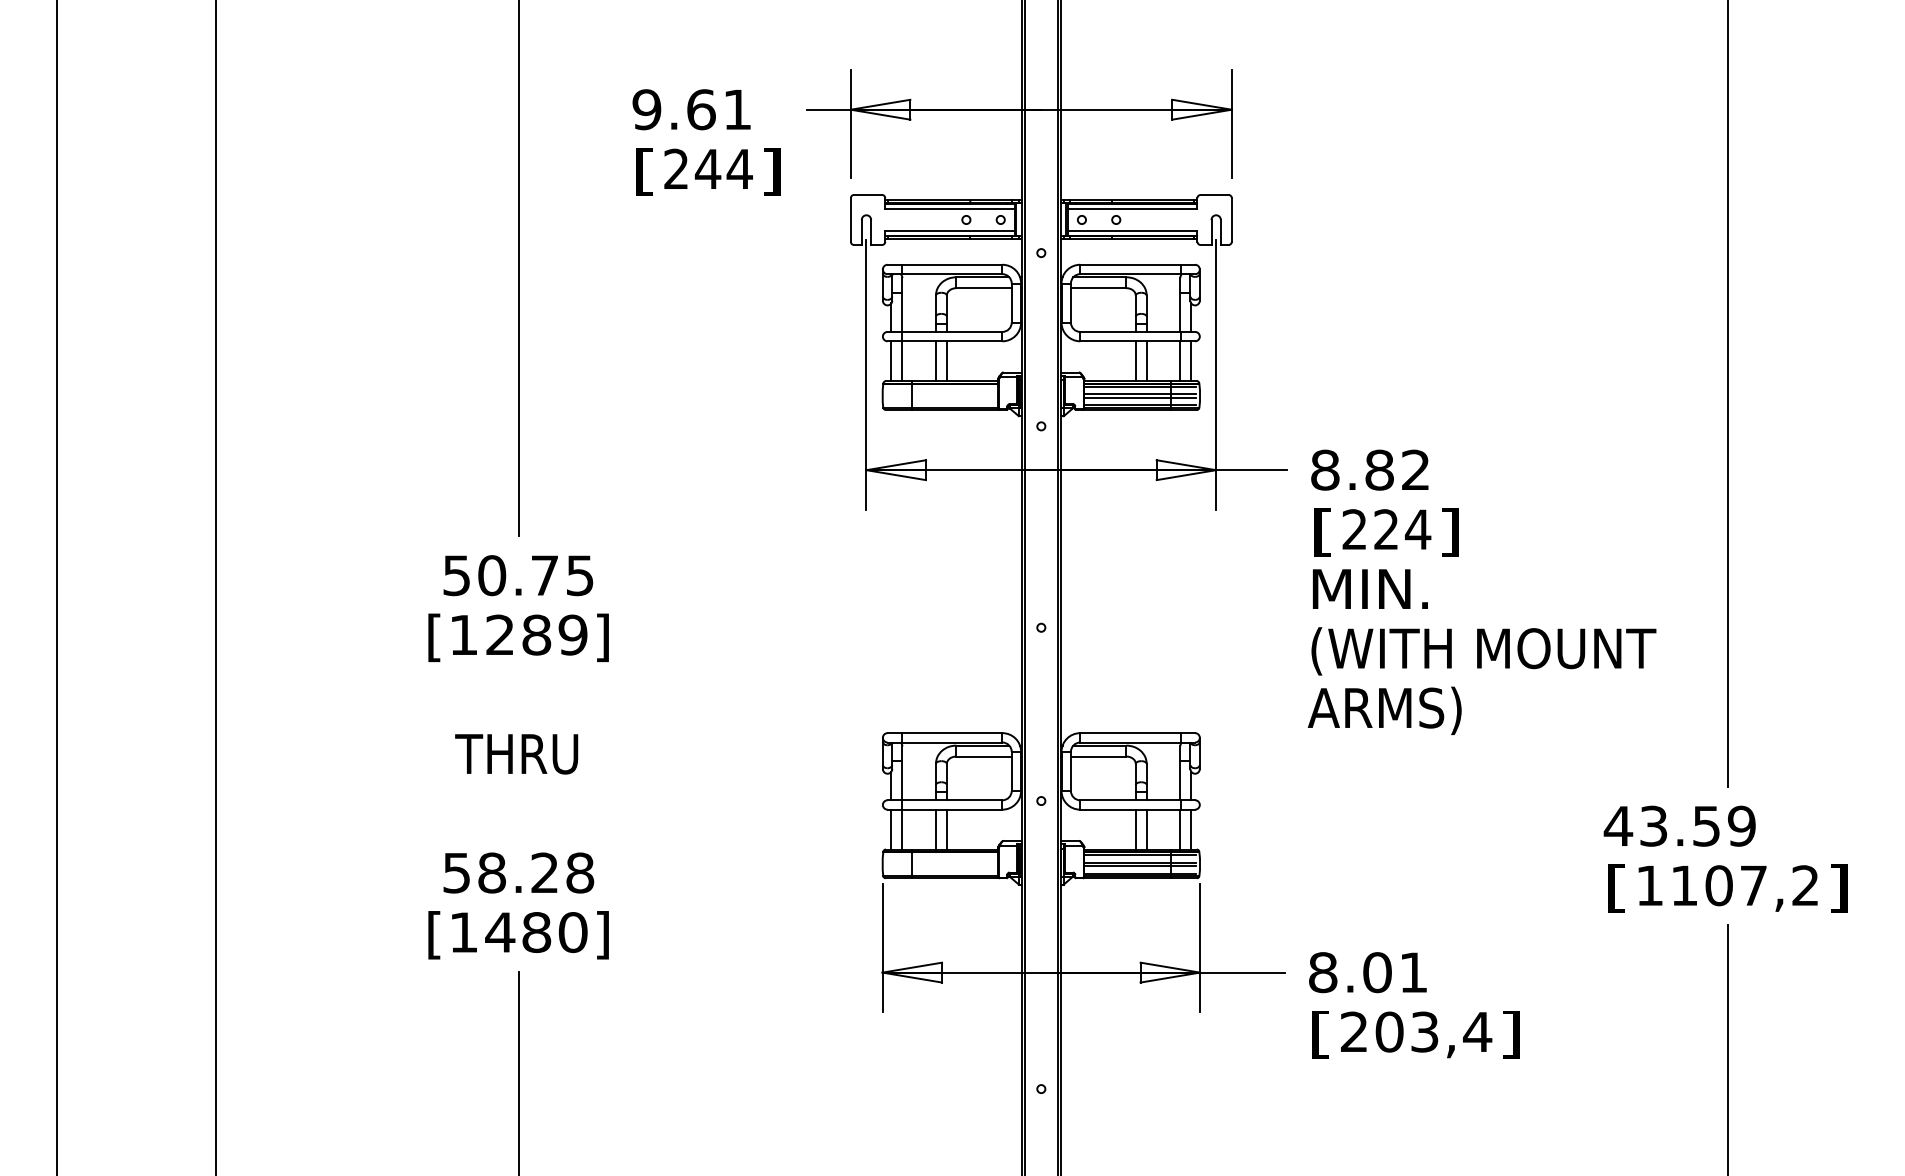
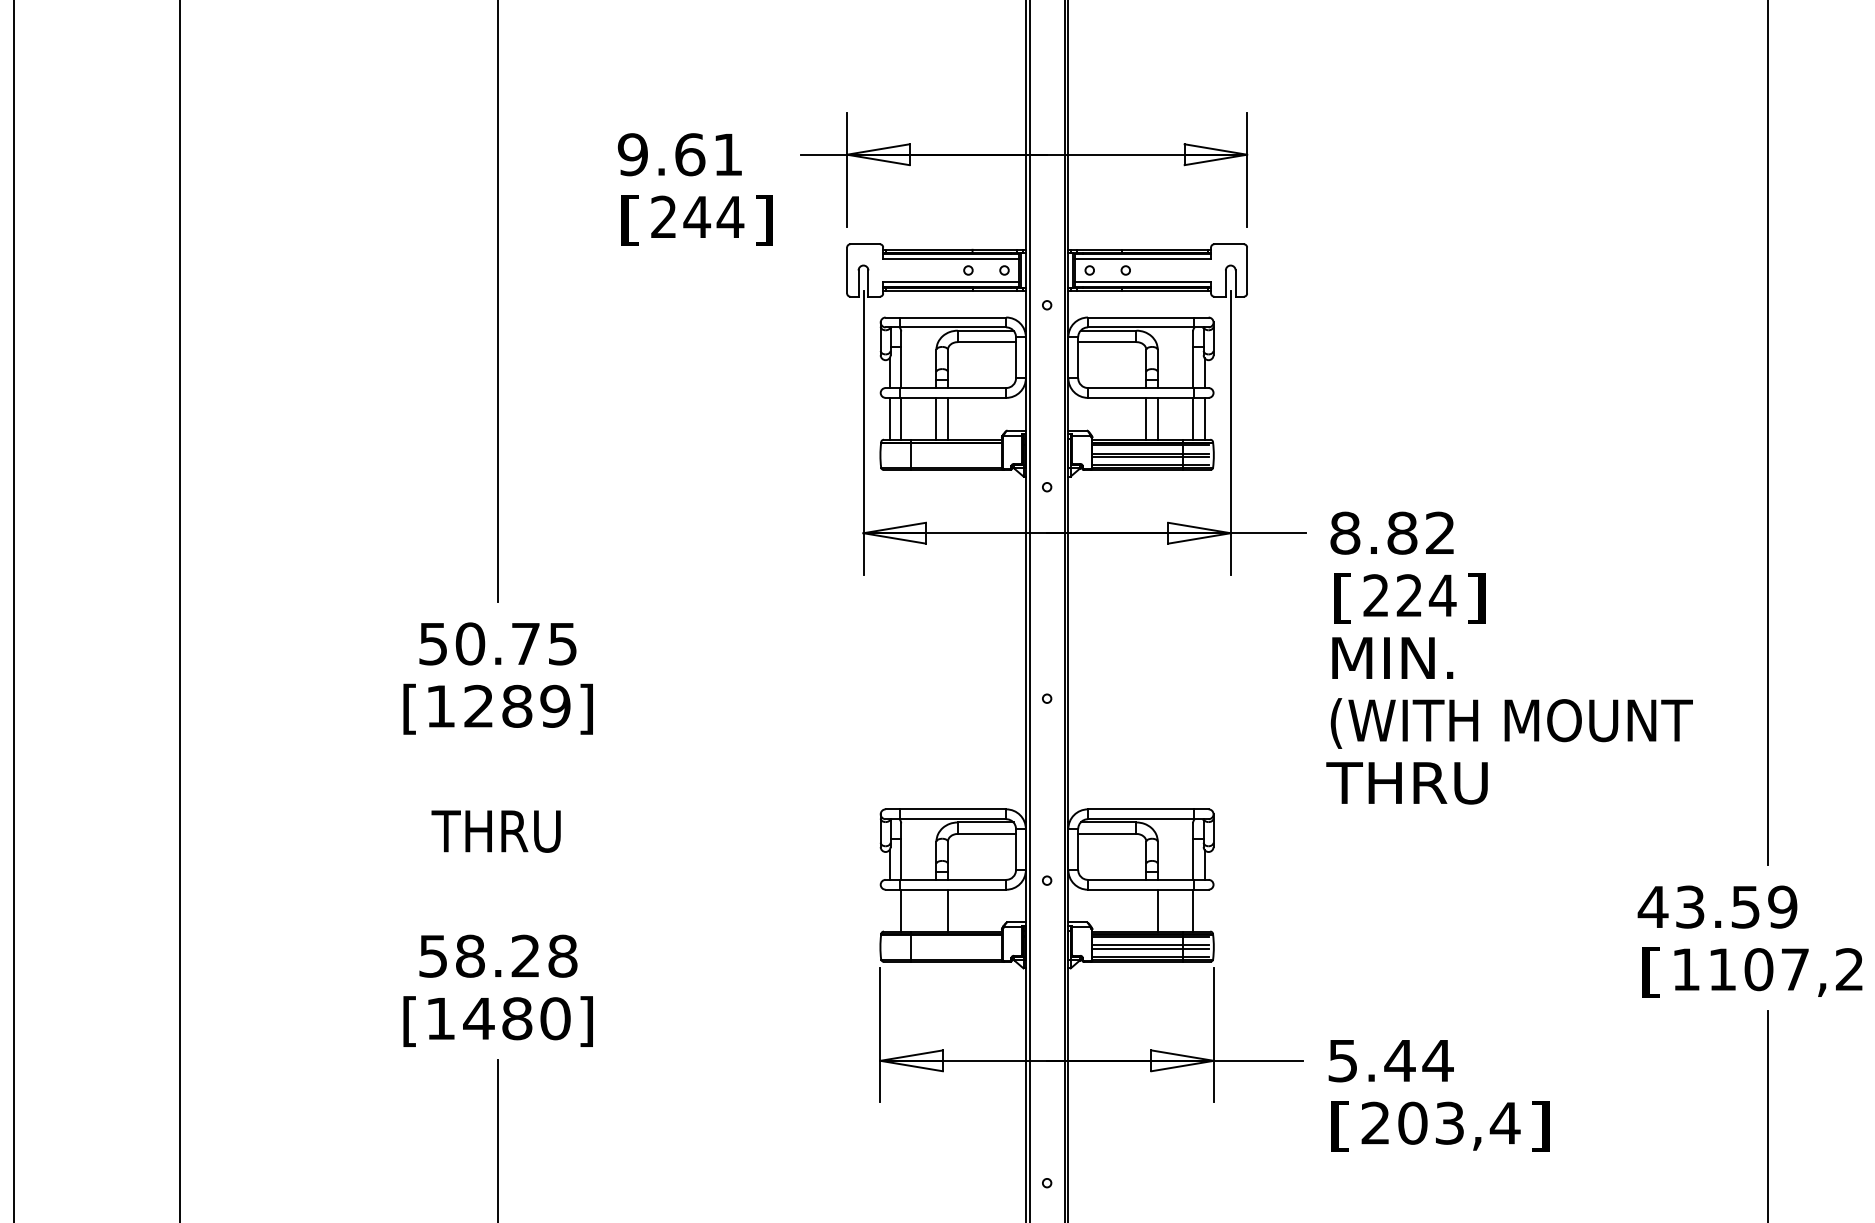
text: (1384, 710) -> (1407, 785), ARMS) -> THRU
line: (891, 829) -> (889, 910), removed
line: (935, 829) -> (935, 910), removed
line: (1135, 829) -> (1146, 910), removed
line: (1191, 829) -> (1204, 910), removed
text: (1368, 972) -> (1390, 1060), 8.01 -> 5.44

